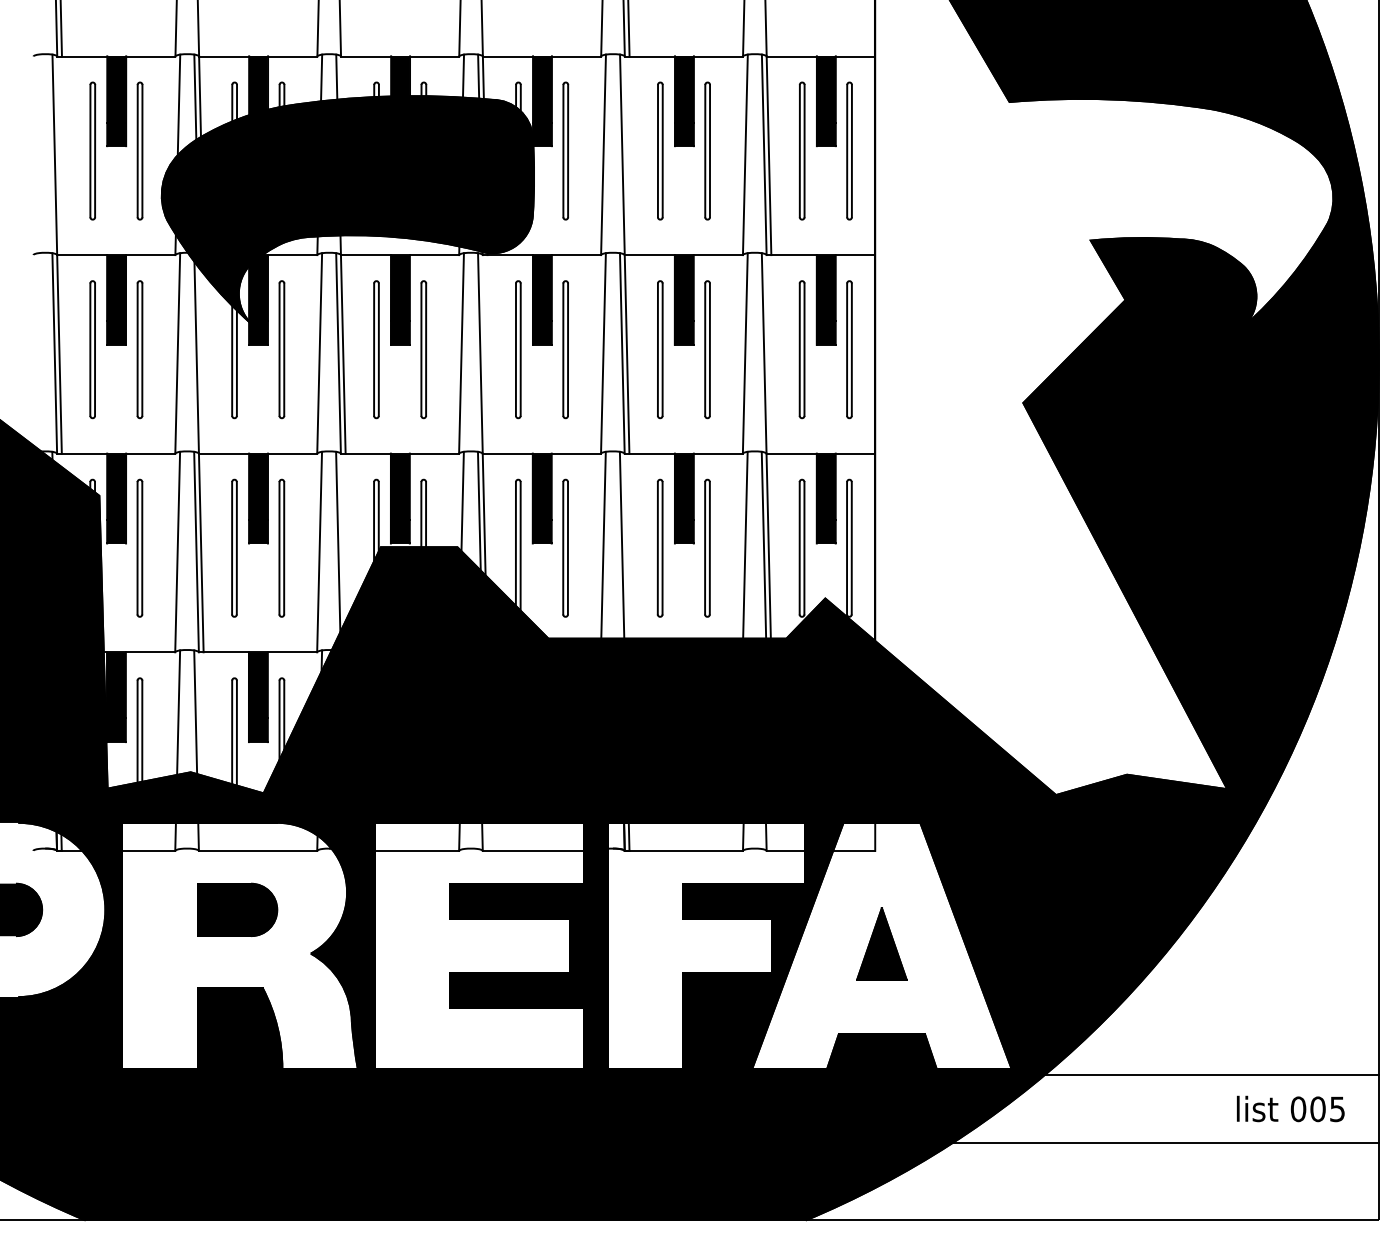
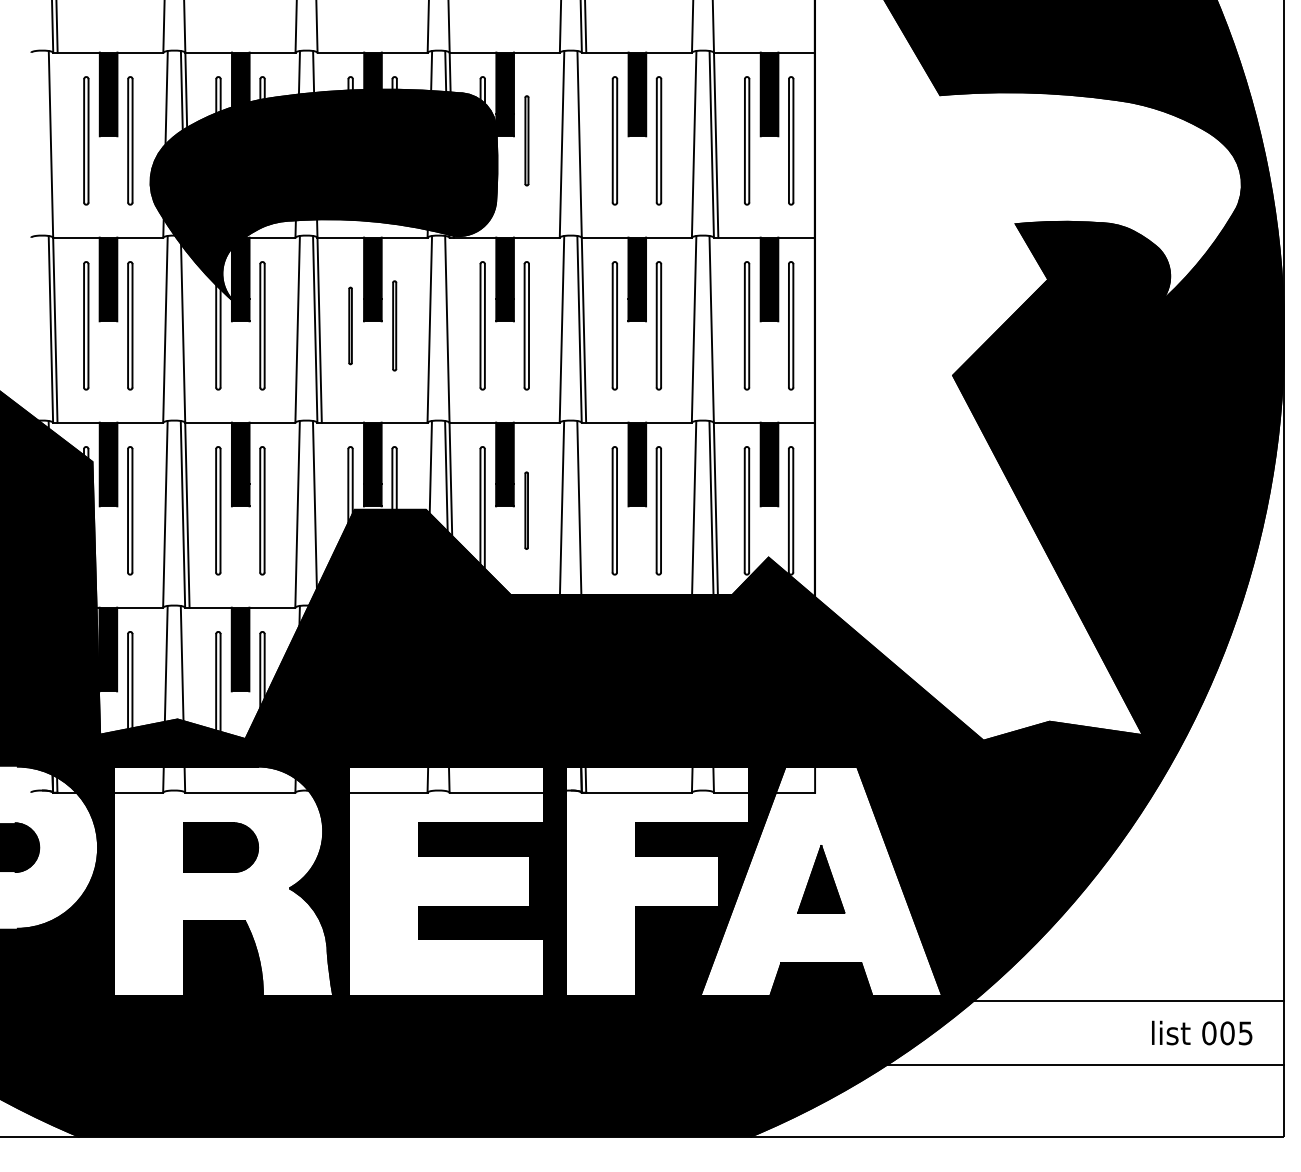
part: (565, 150) -> (526, 140), size x0.7
part: (376, 349) -> (350, 325), size x0.6
part: (423, 349) -> (394, 325), size x0.7
part: (565, 547) -> (526, 510), size x0.6

